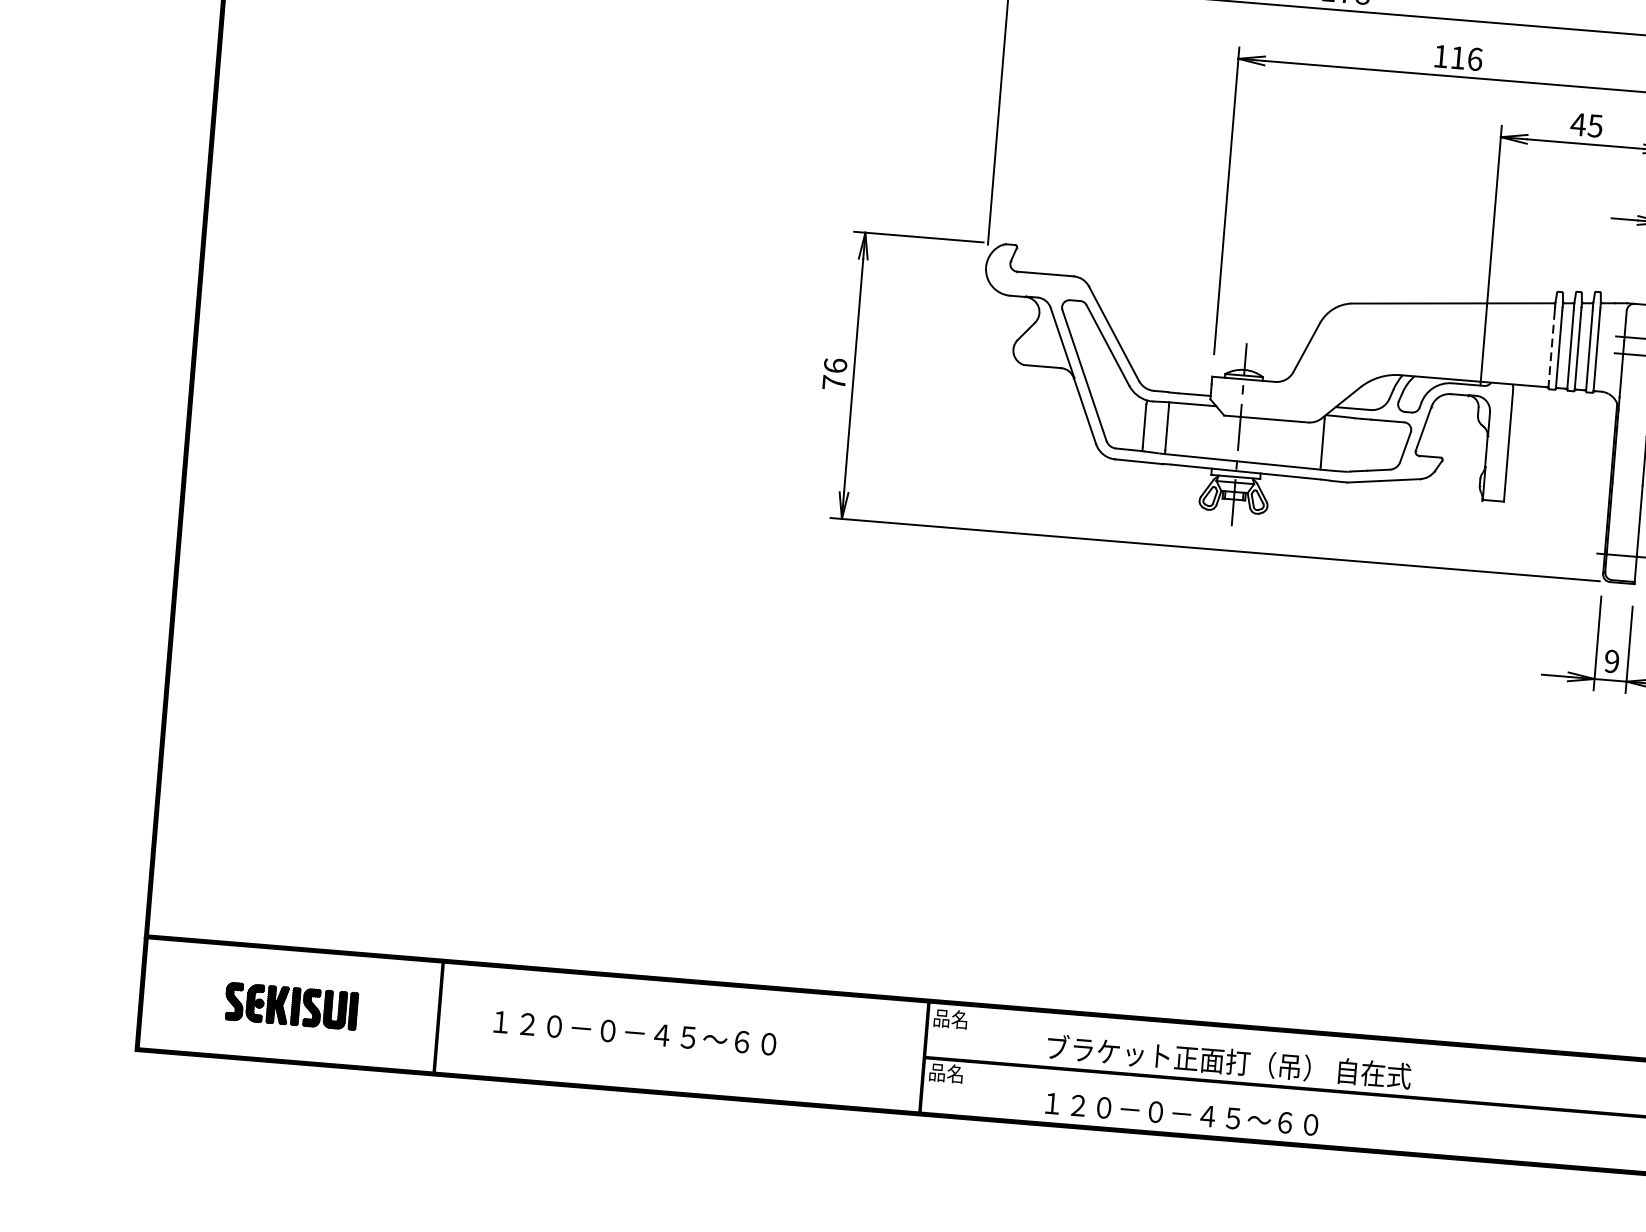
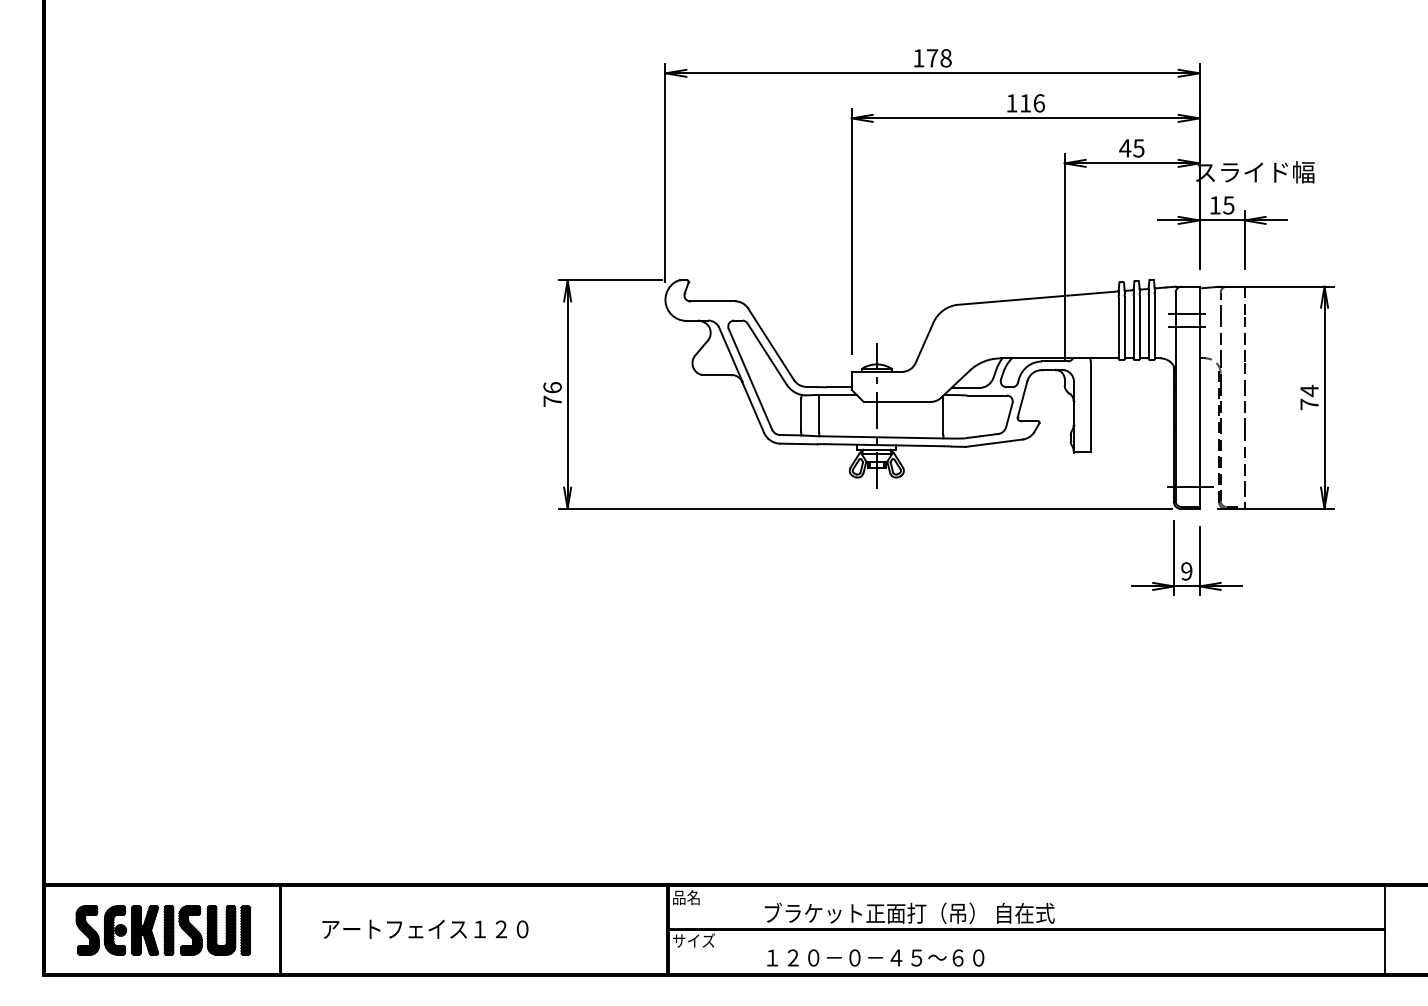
line: (1551, 349) -> (1118, 328), dashed -> solid
part: (291, 1006) -> (163, 930), size x1.67
text: (632, 1031) -> (435, 928), １２０－０－４５～６０ -> アートフェイス１２０
text: (955, 1073) -> (693, 940), 品名 -> サイズ

